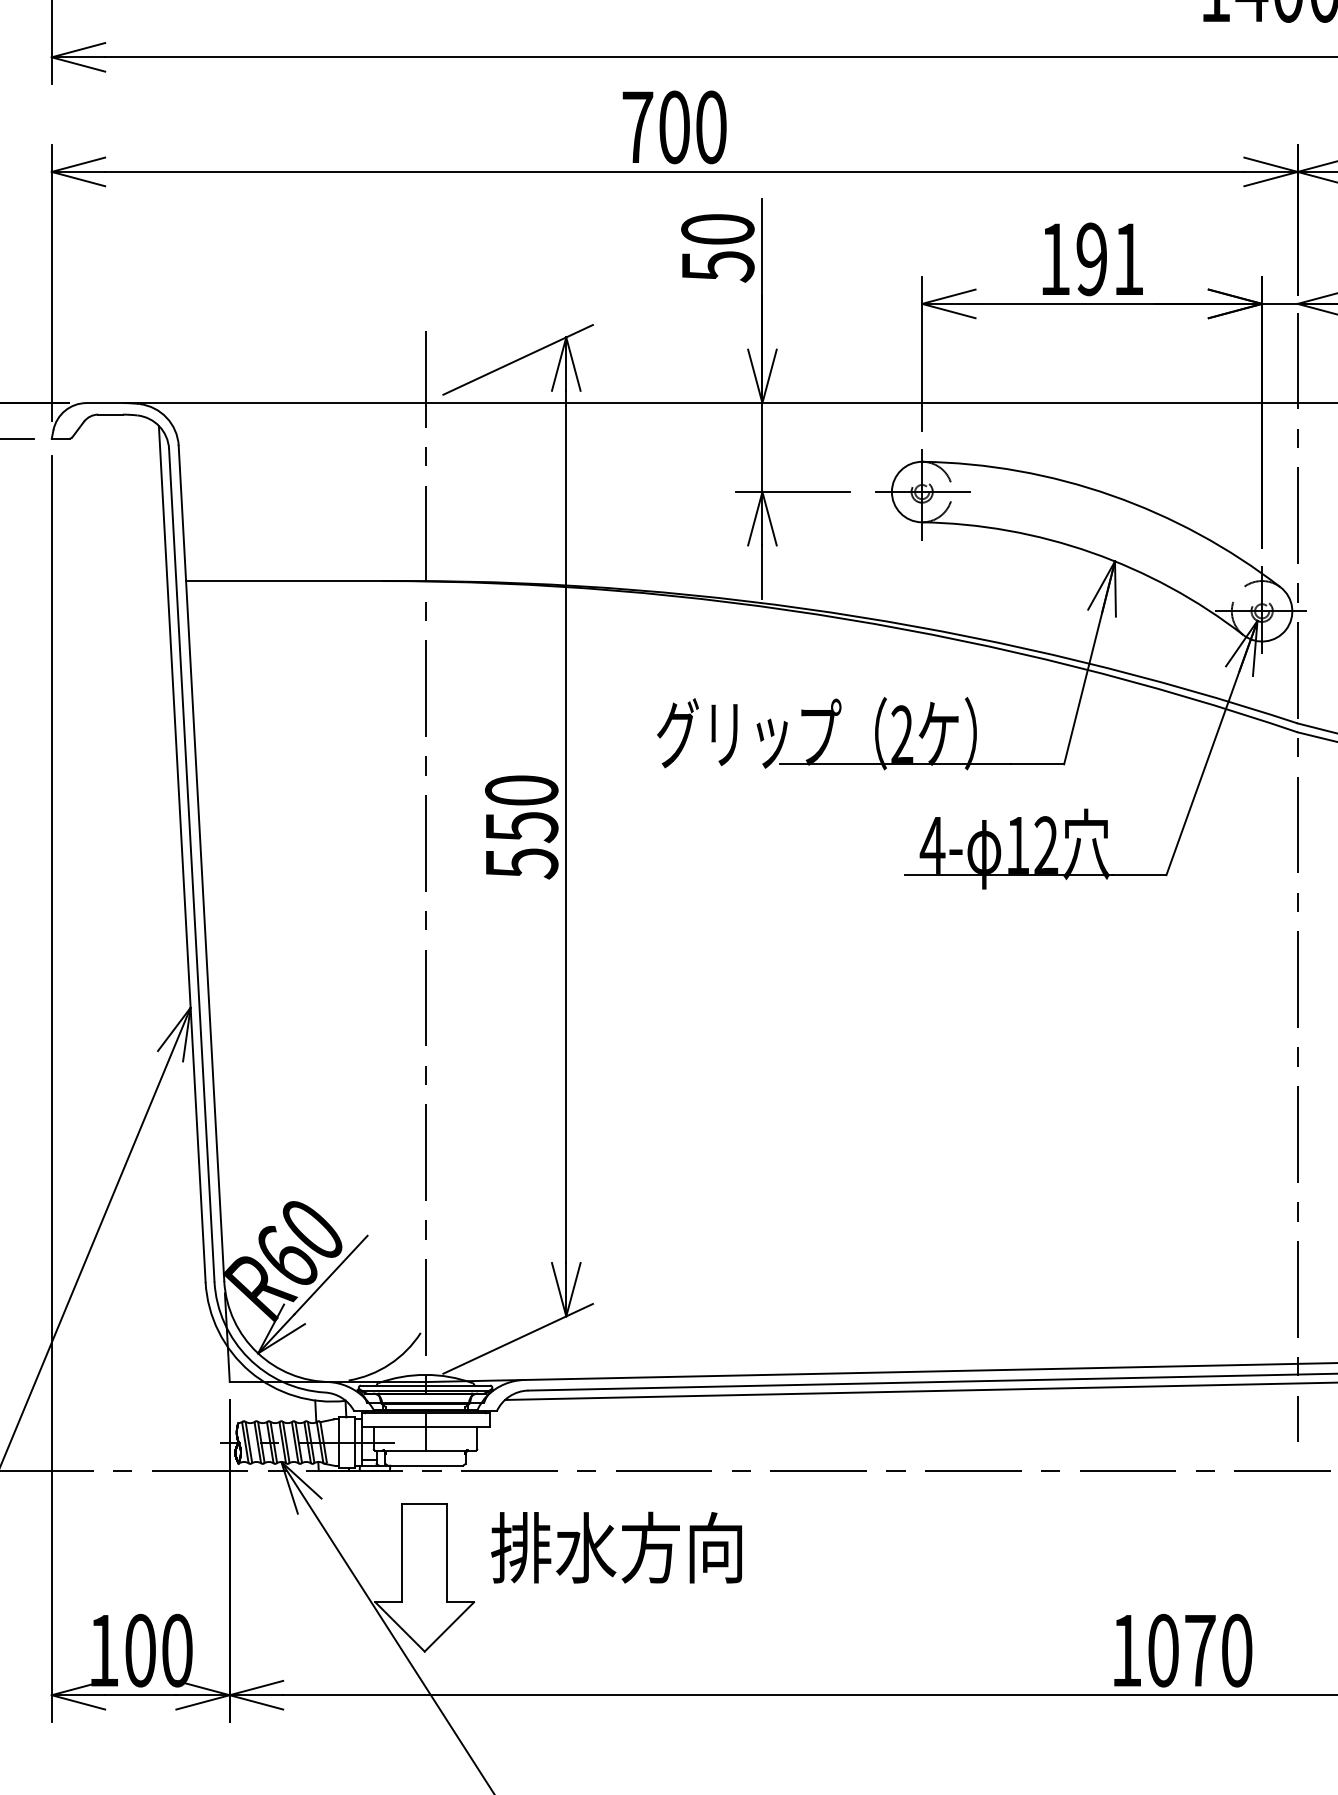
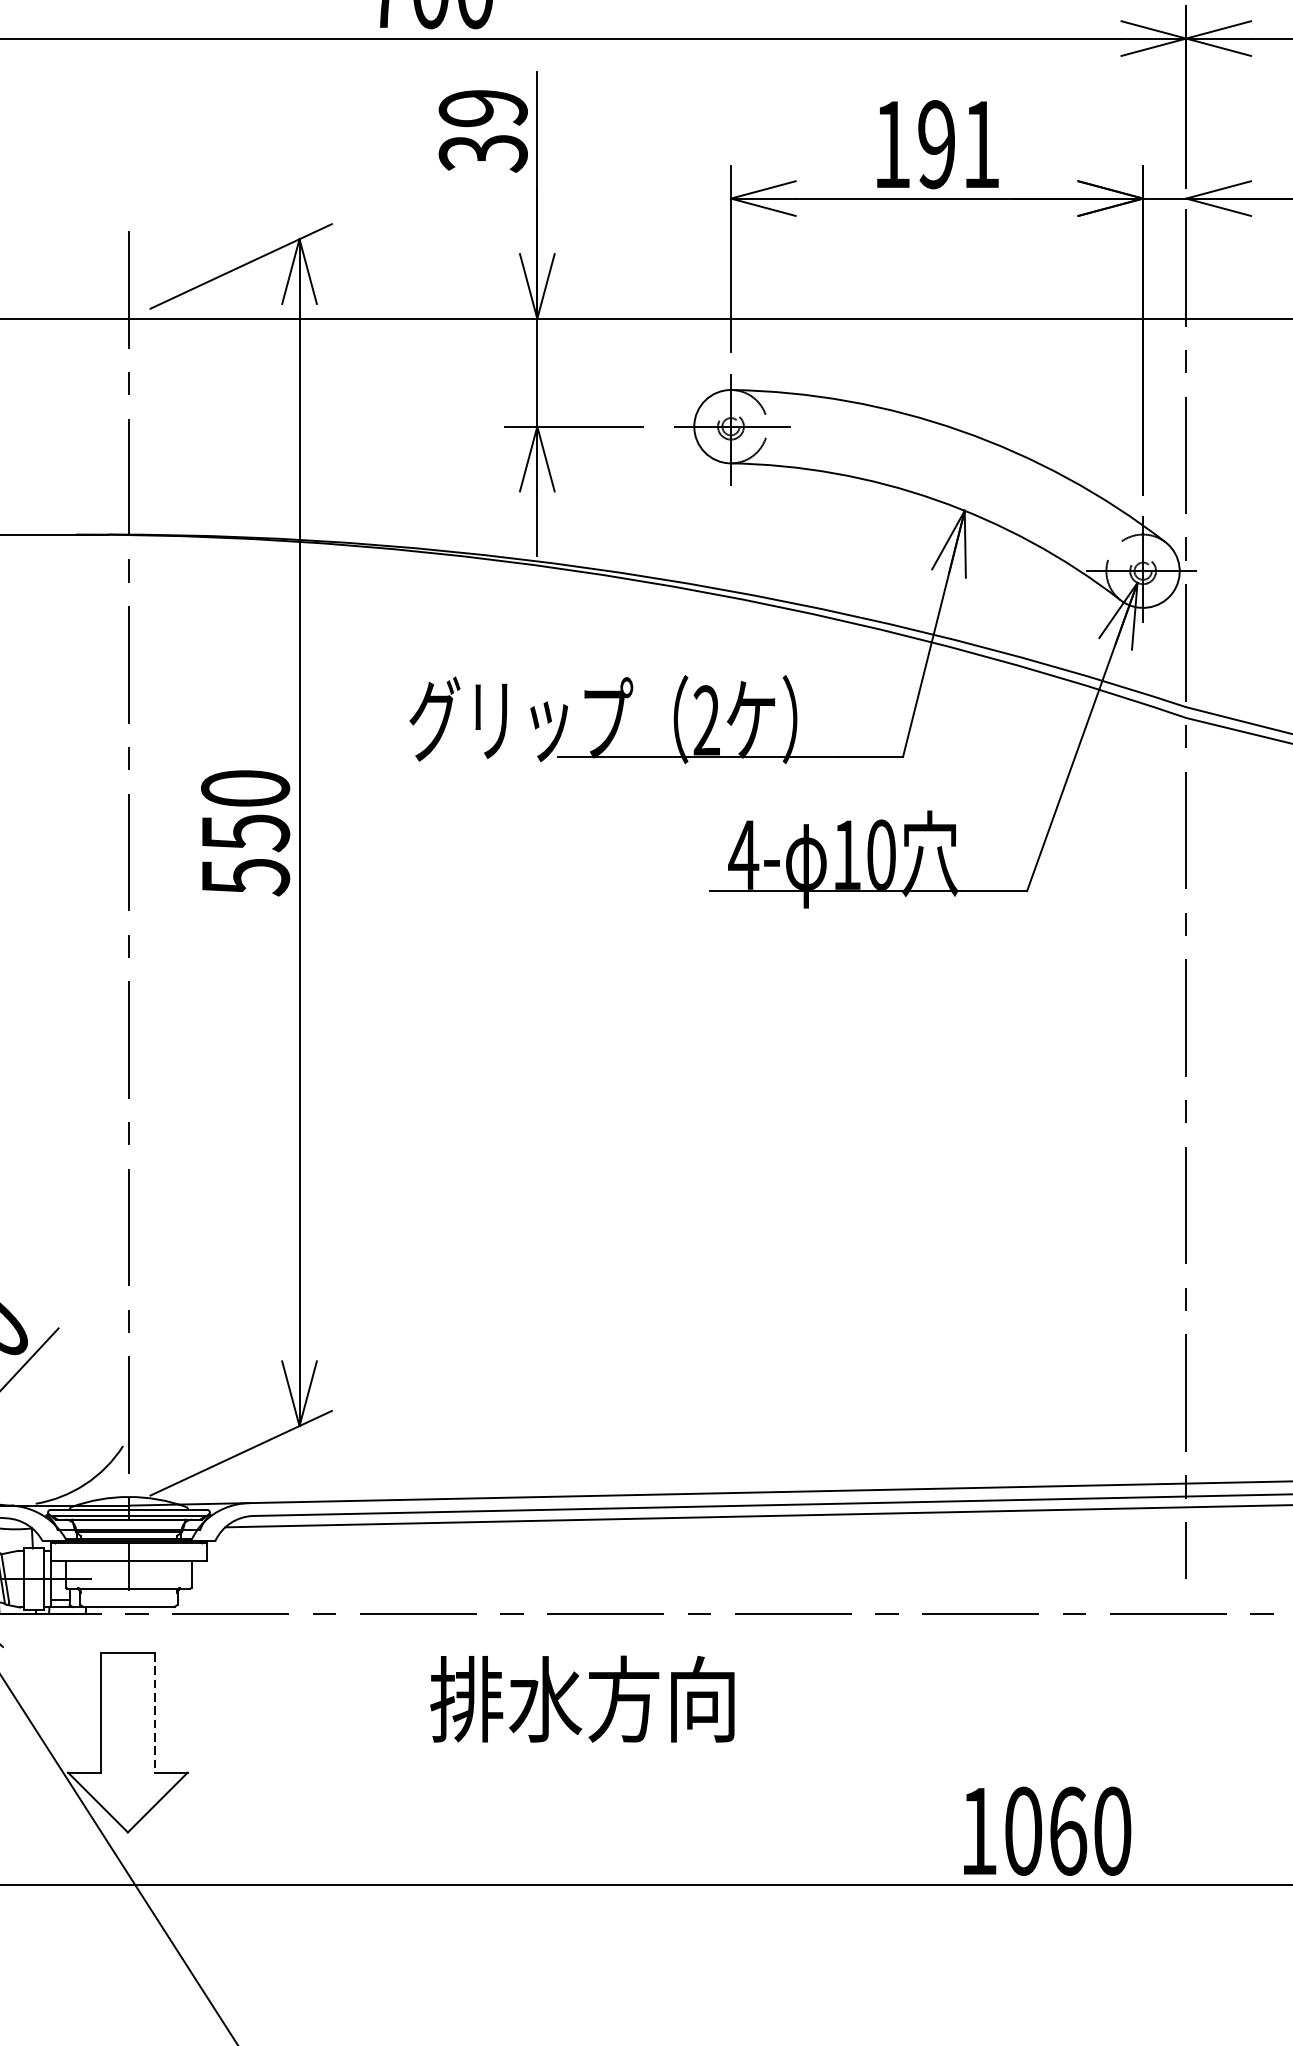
text: (717, 248) -> (482, 131), 50 -> 39
text: (1046, 844) -> (881, 853), 12 -> 10
text: (616, 1547) -> (582, 1698), moved
line: (446, 1553) -> (154, 1713), solid -> dashed
text: (1200, 1650) -> (1068, 1831), 1070 -> 1060

